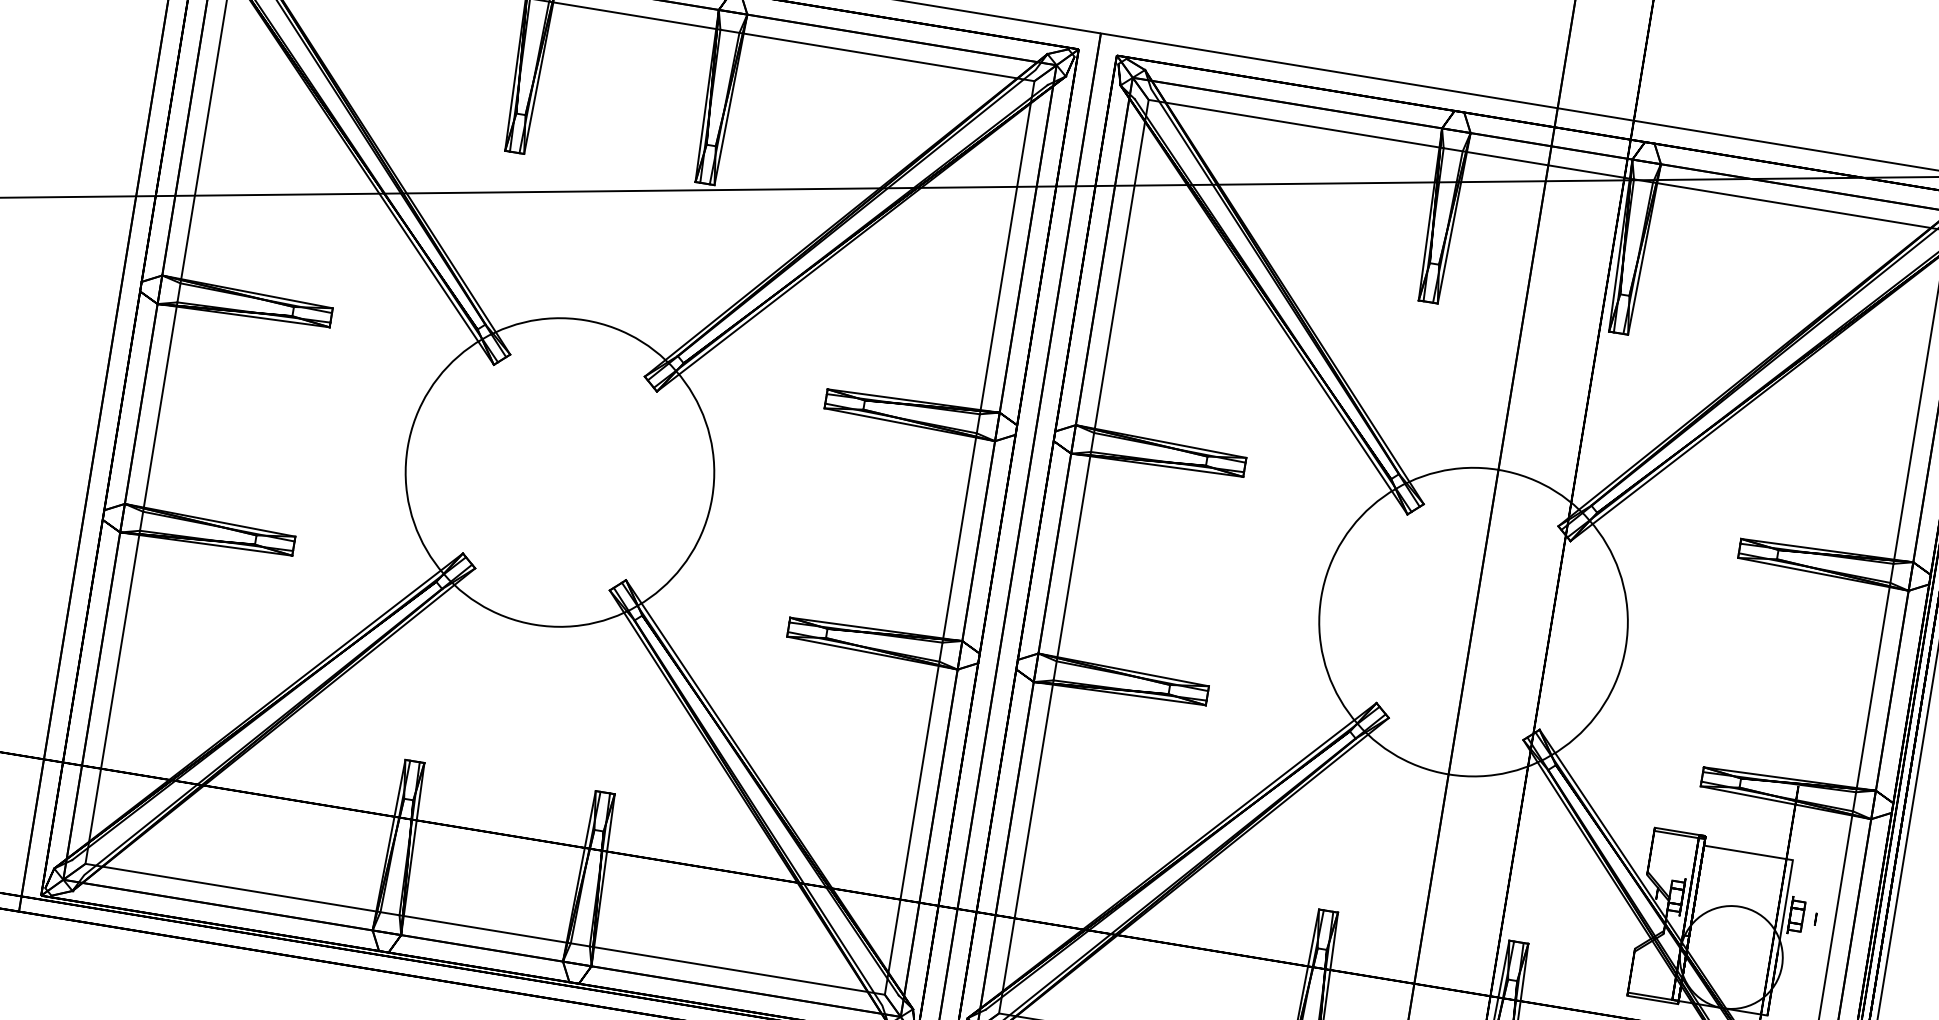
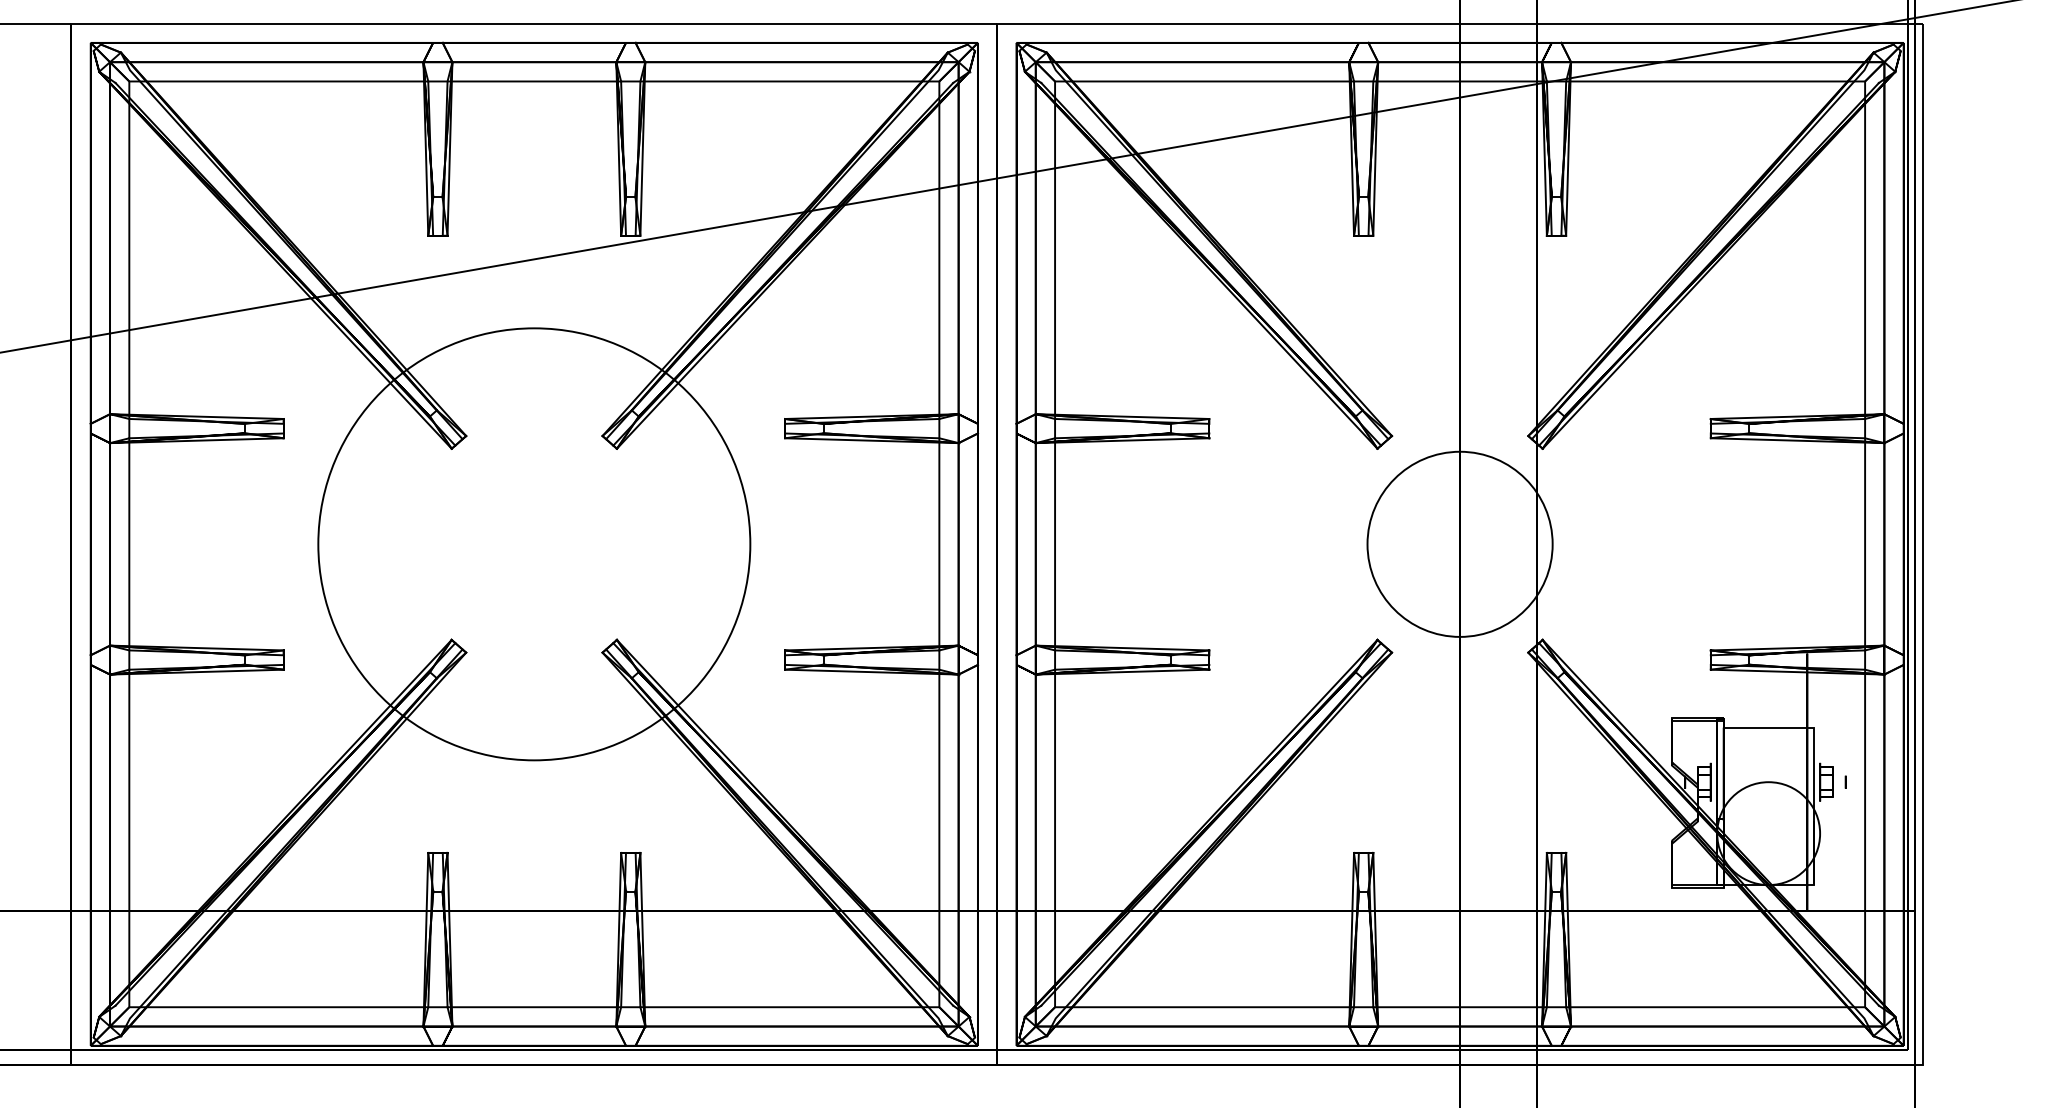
circle: (560, 472) -> (534, 544), size x1.4
circle: (1472, 622) -> (1459, 544), size x0.6

